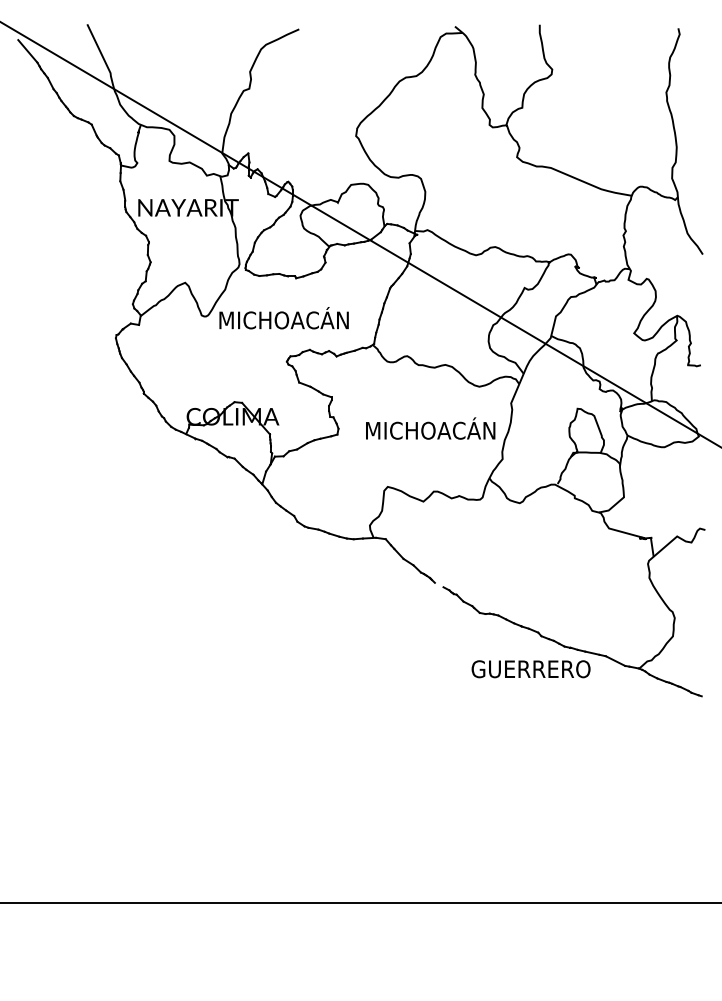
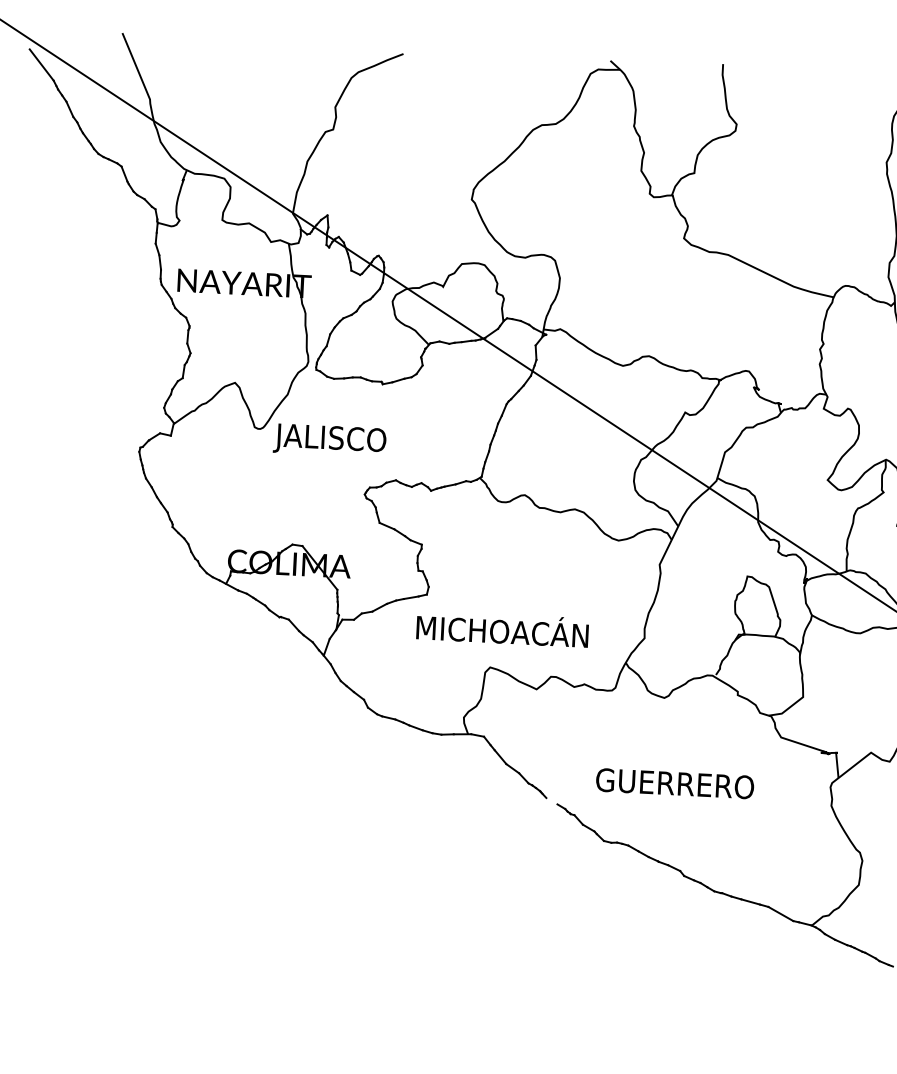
text: (282, 320) -> (361, 439), MICHOACÁN -> JALISCO
text: (430, 428) -> (502, 628), moved
text: (530, 669) -> (674, 784), moved

